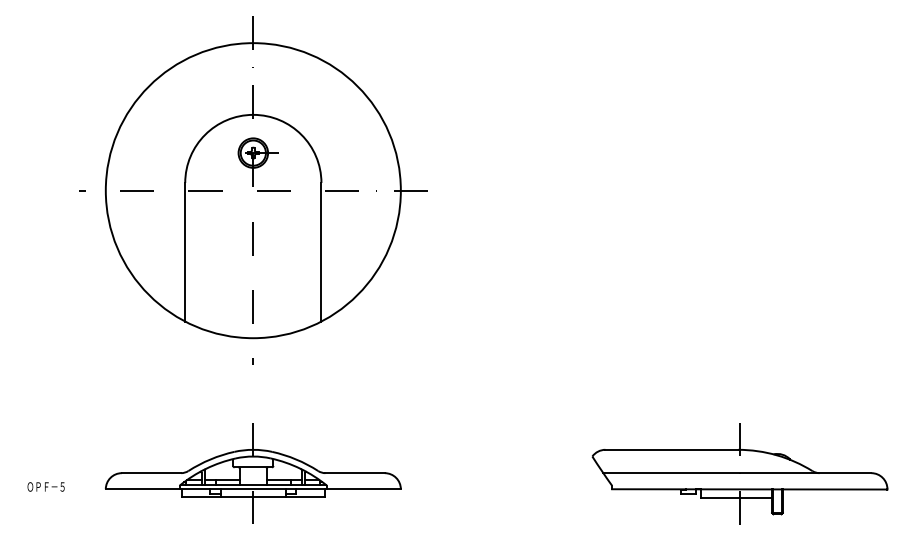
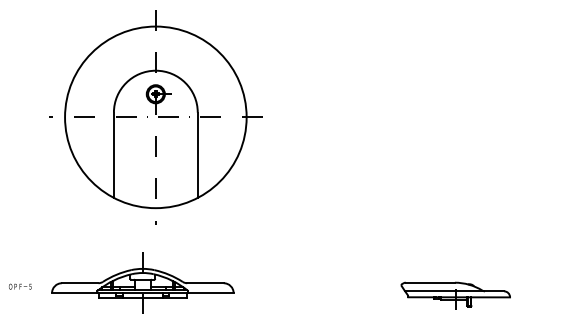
part: (252, 471) -> (142, 282), moved
part: (740, 473) -> (455, 291), size x0.6
text: (46, 486) -> (20, 286), moved

